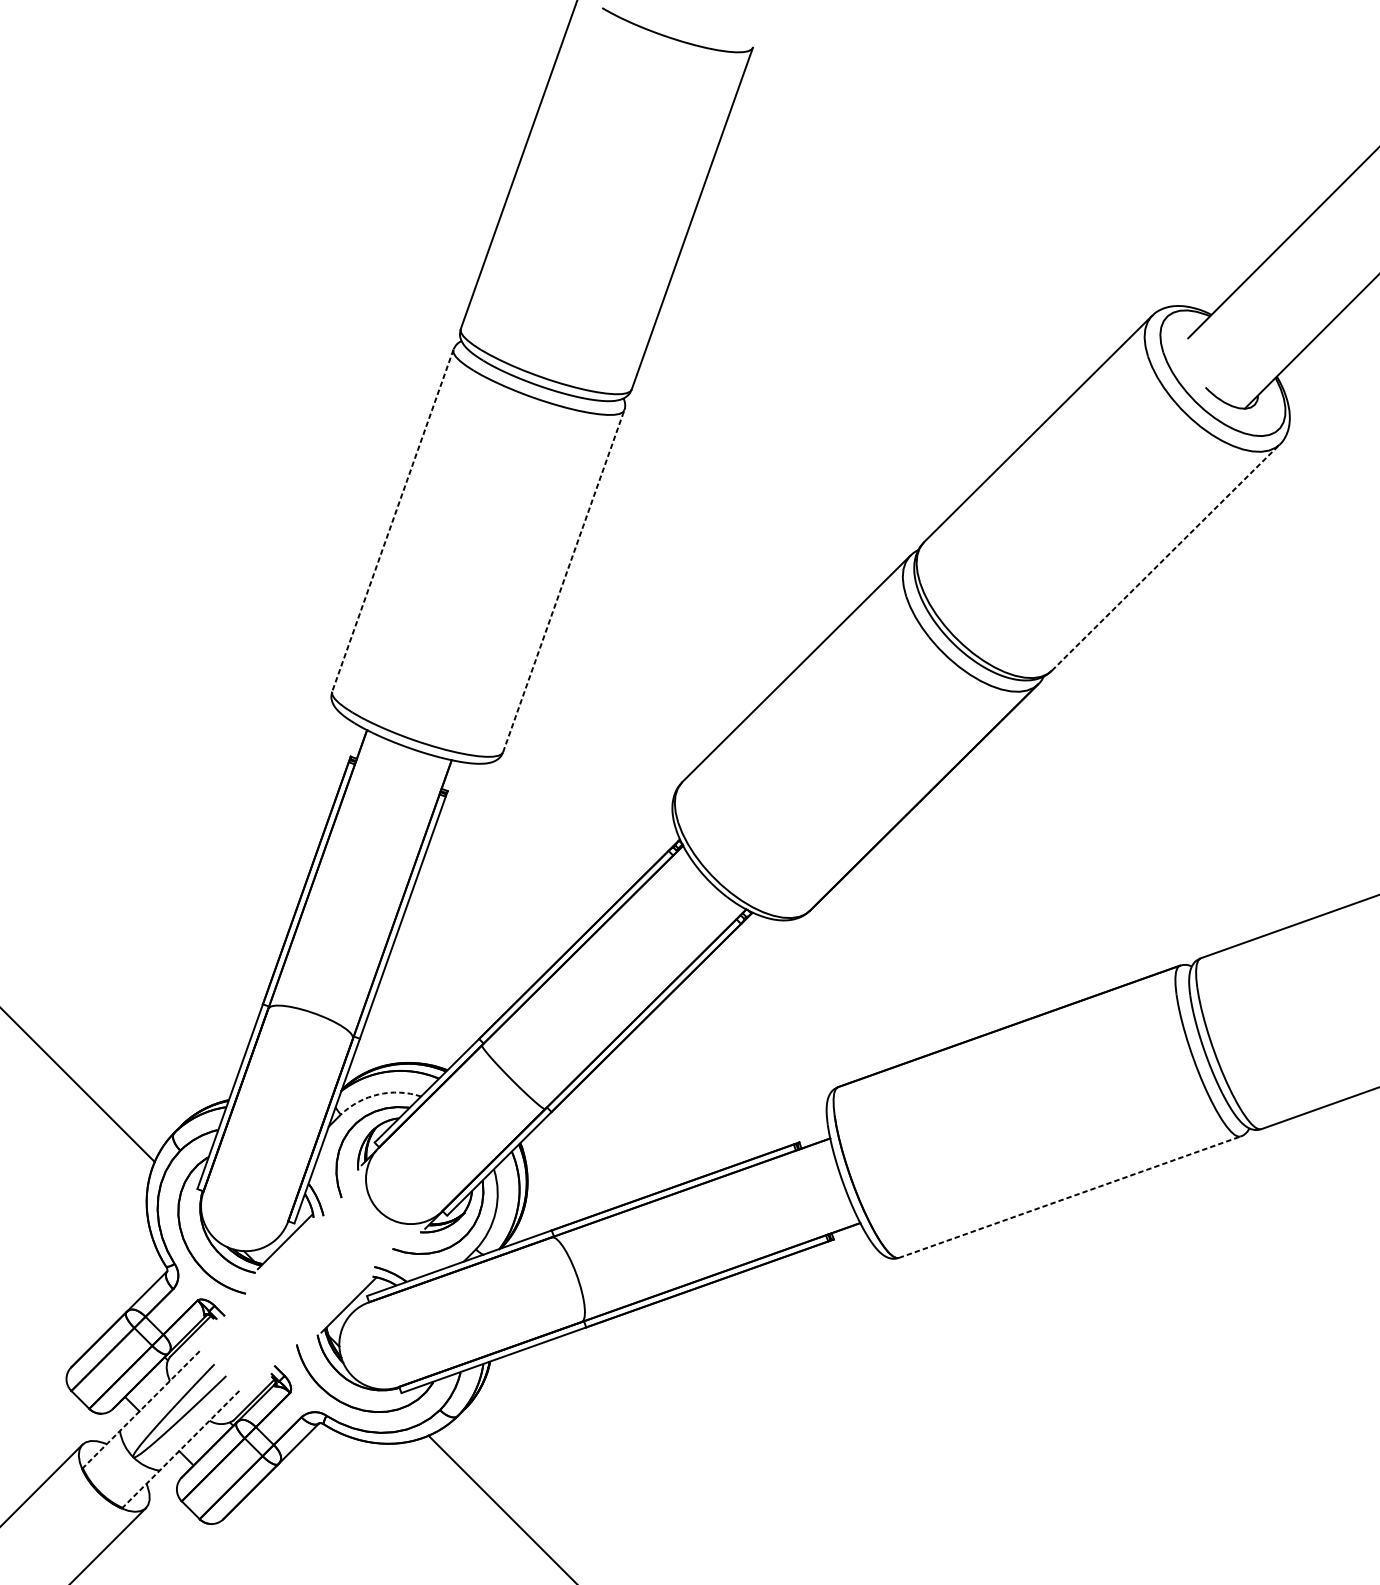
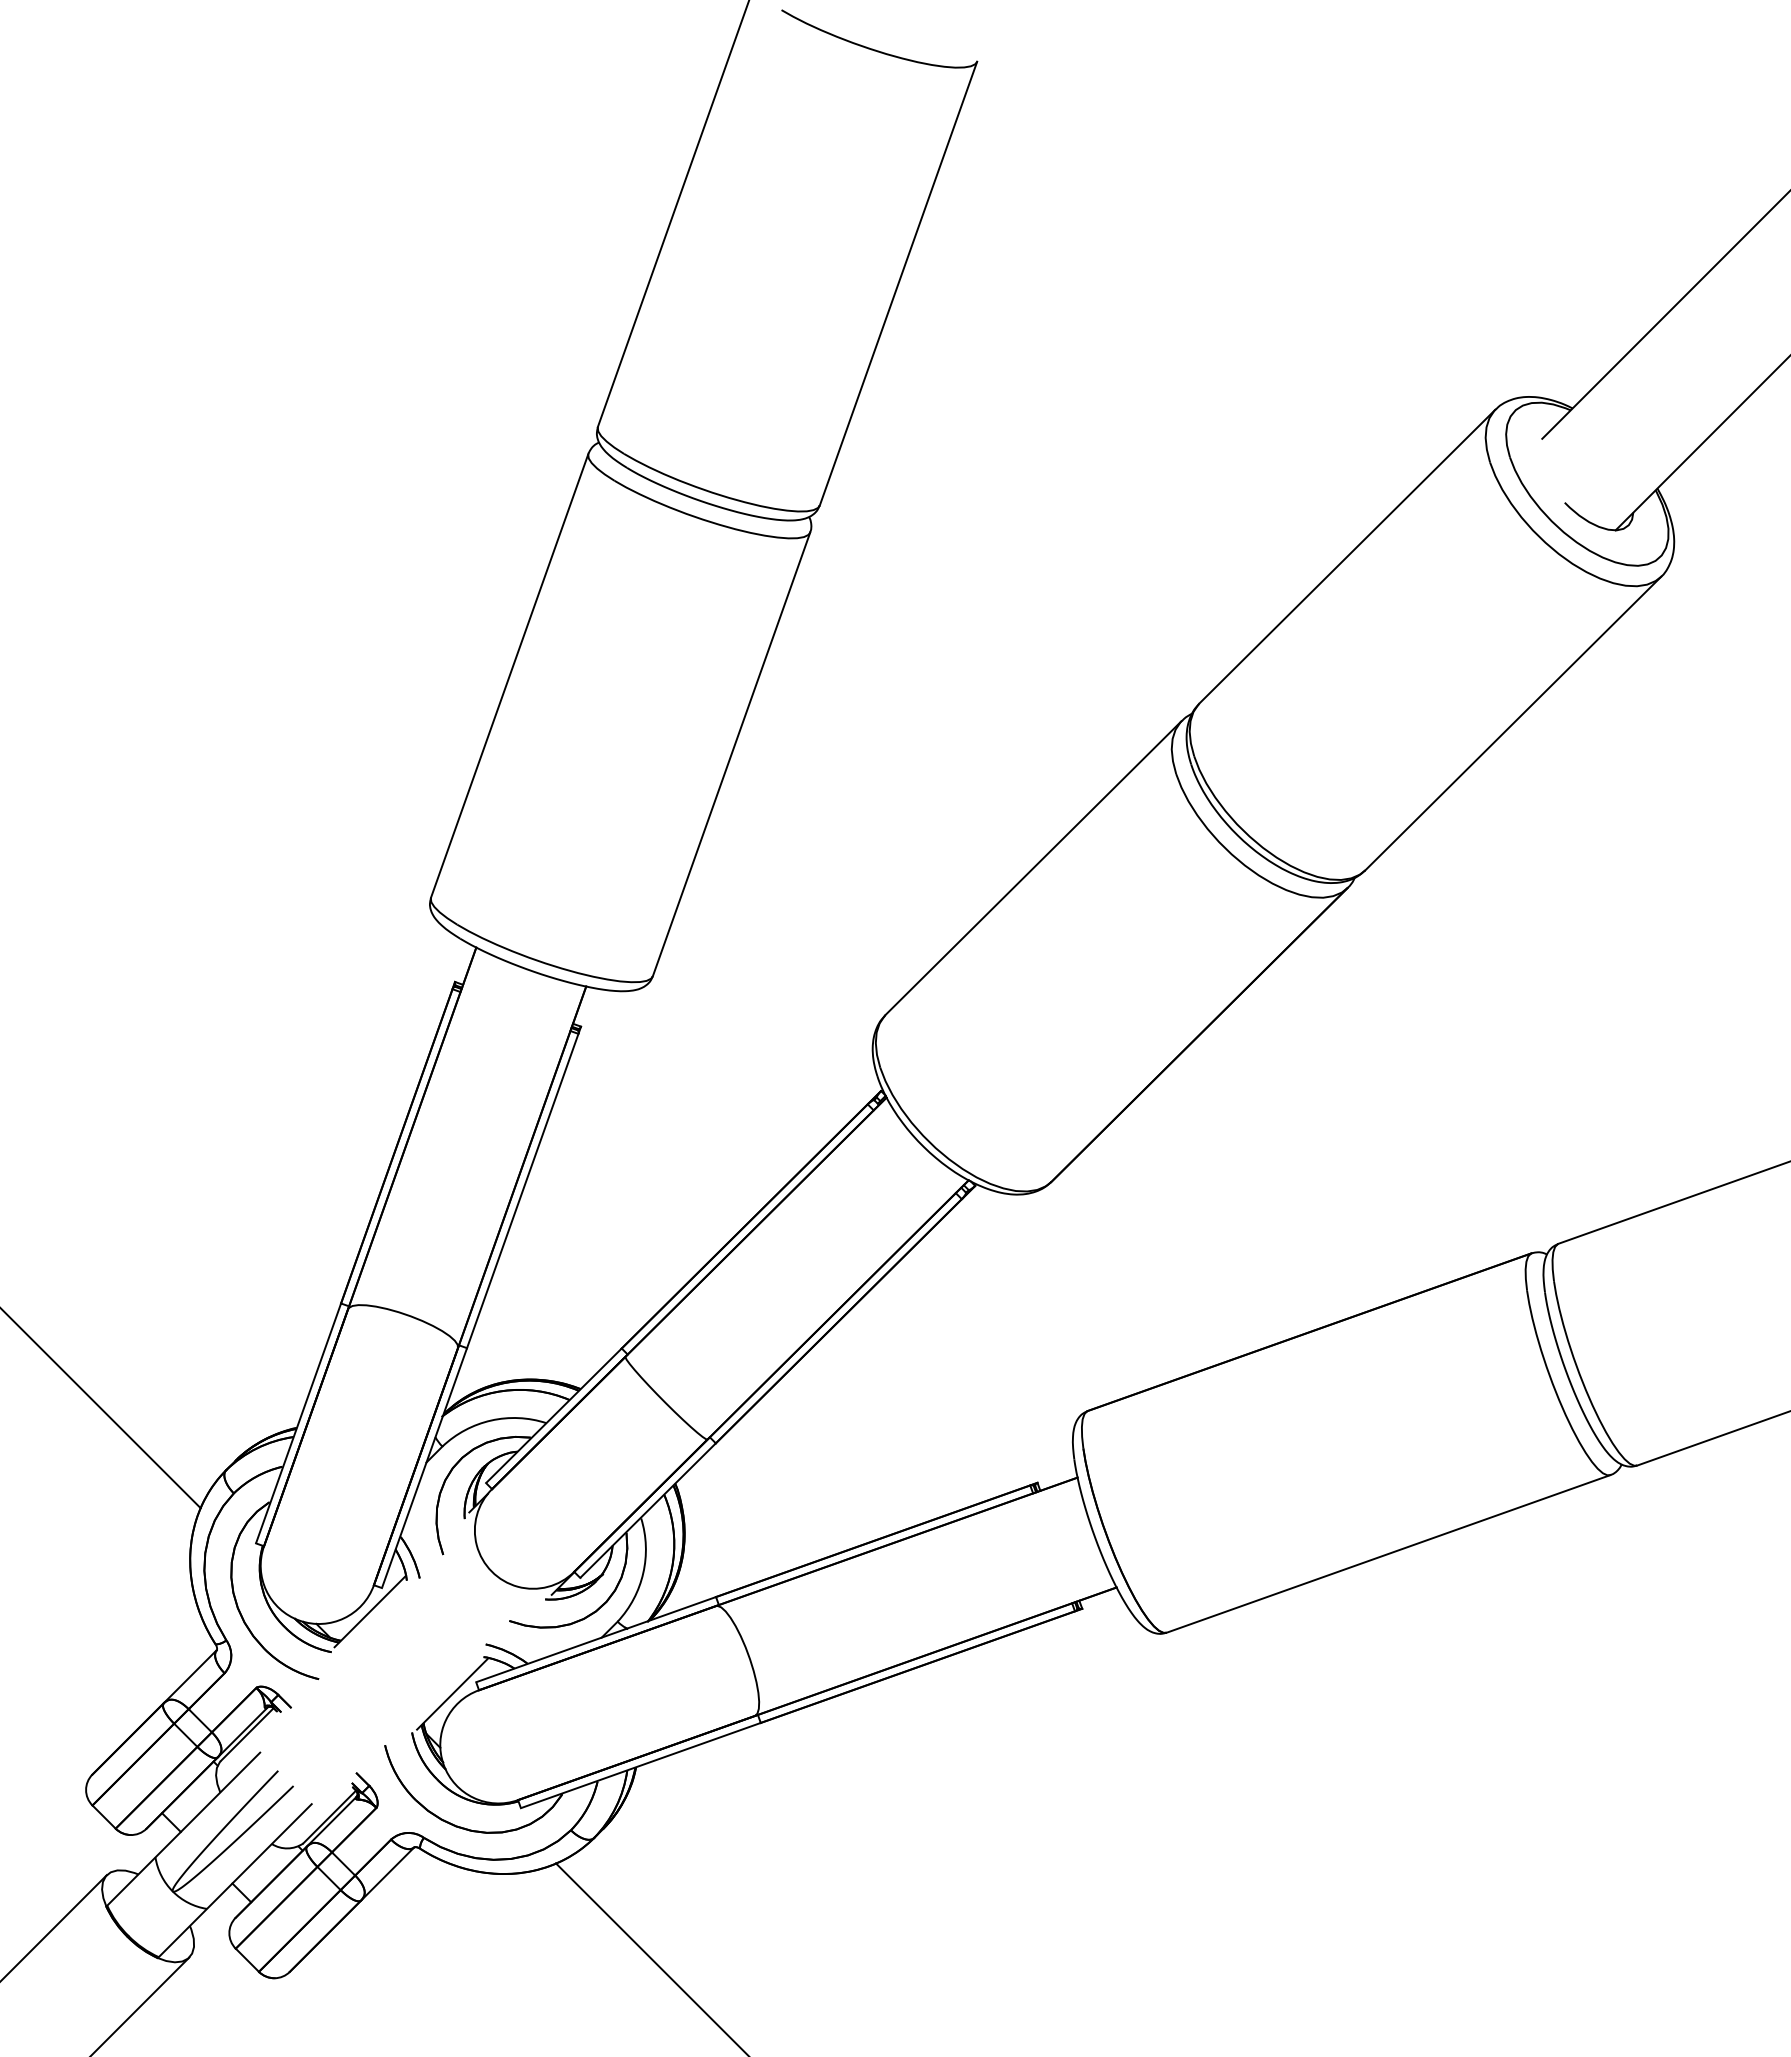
line: (392, 521) -> (509, 676), dashed -> solid
line: (1166, 557) -> (1513, 723), dashed -> solid
line: (563, 580) -> (731, 753), dashed -> solid
arc: (378, 1094) -> (491, 1420), dashed -> solid
line: (1069, 1196) -> (1388, 1553), dashed -> solid
line: (141, 1409) -> (183, 1829), dashed -> solid
line: (180, 1449) -> (234, 1881), dashed -> solid

